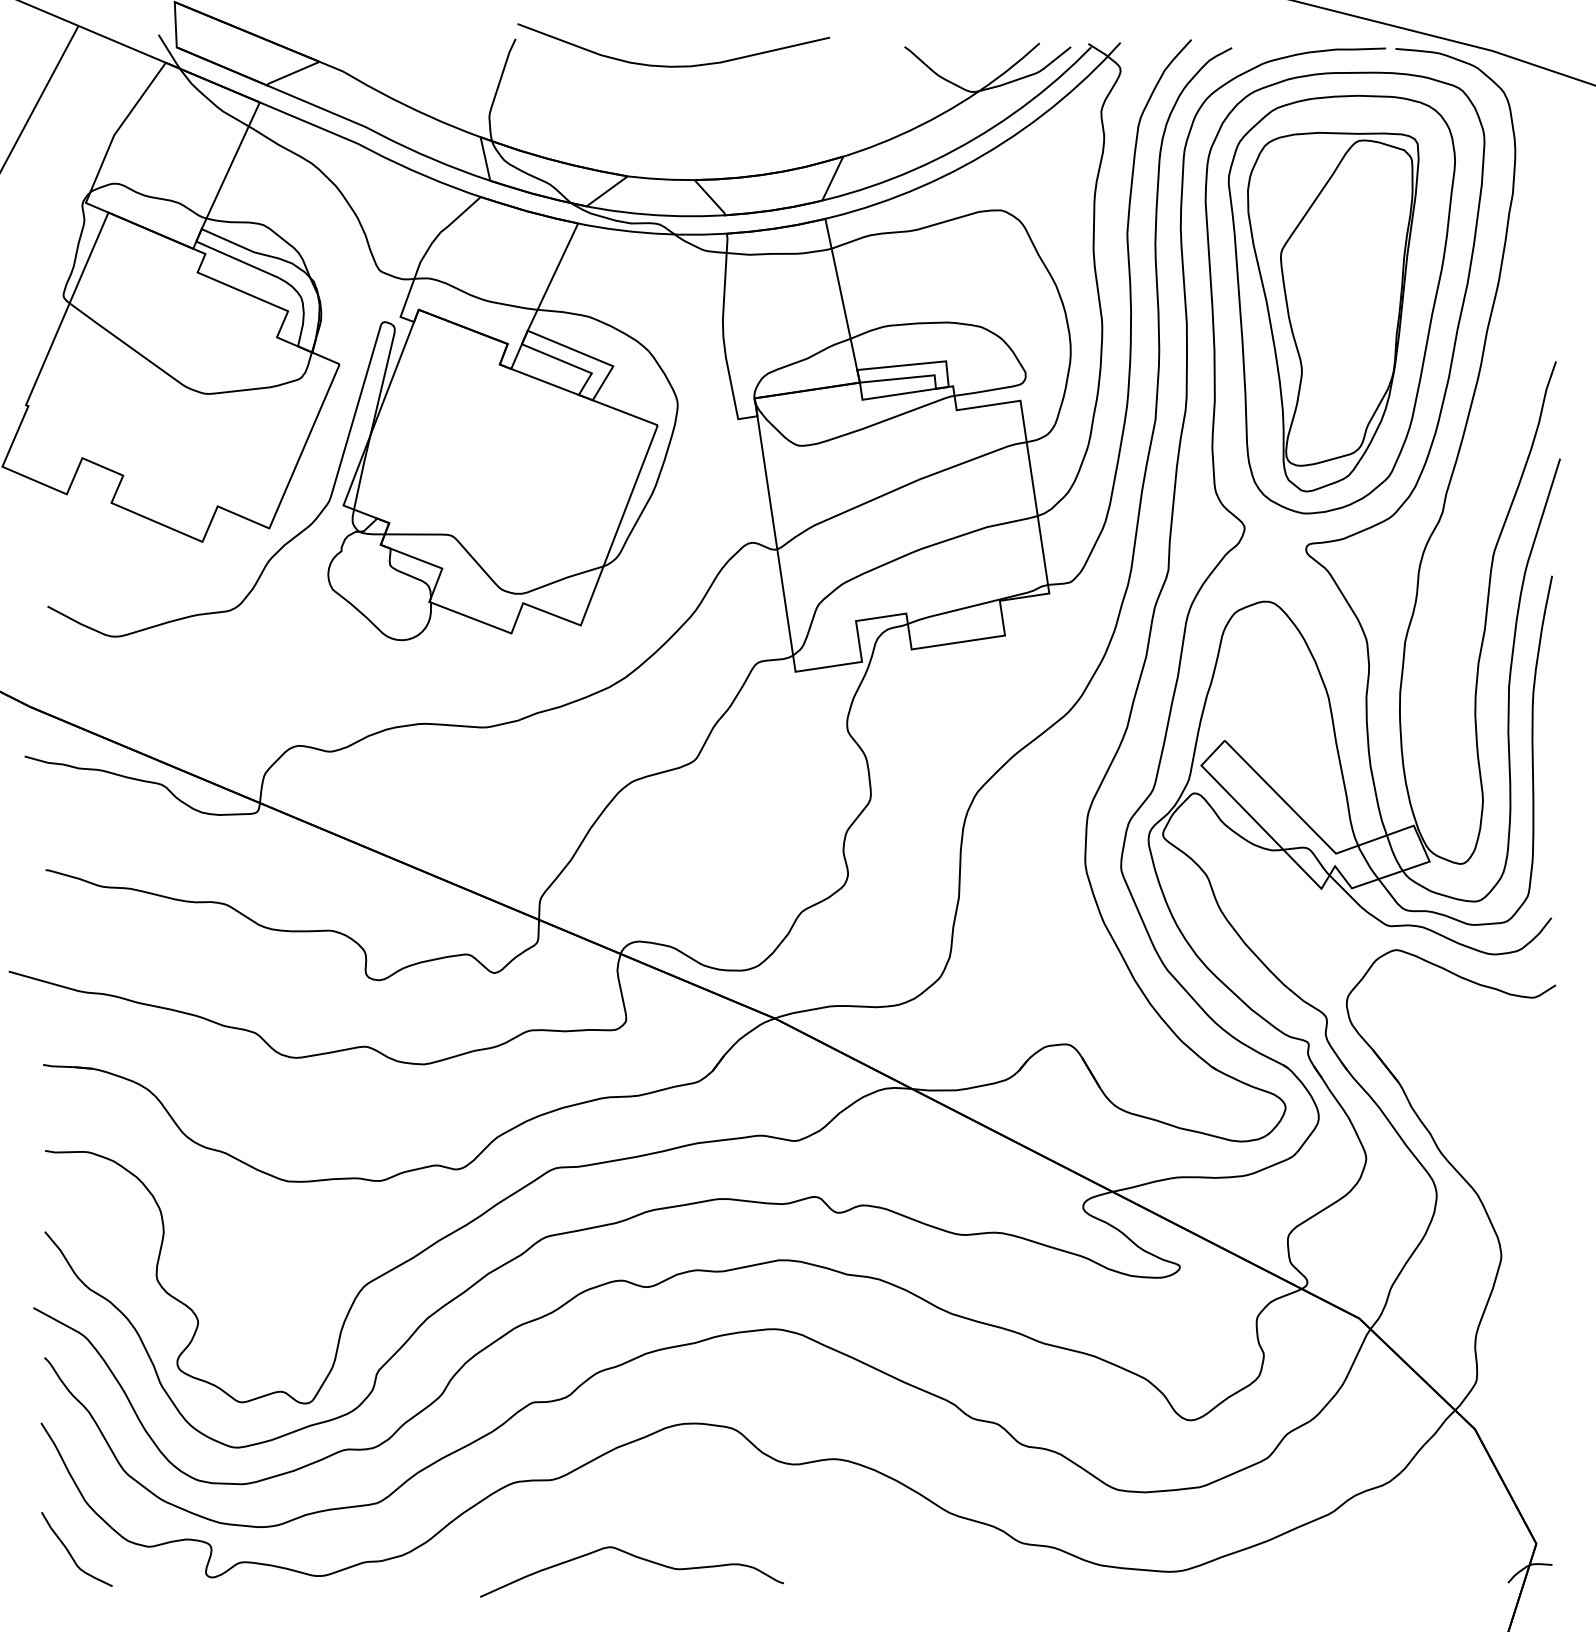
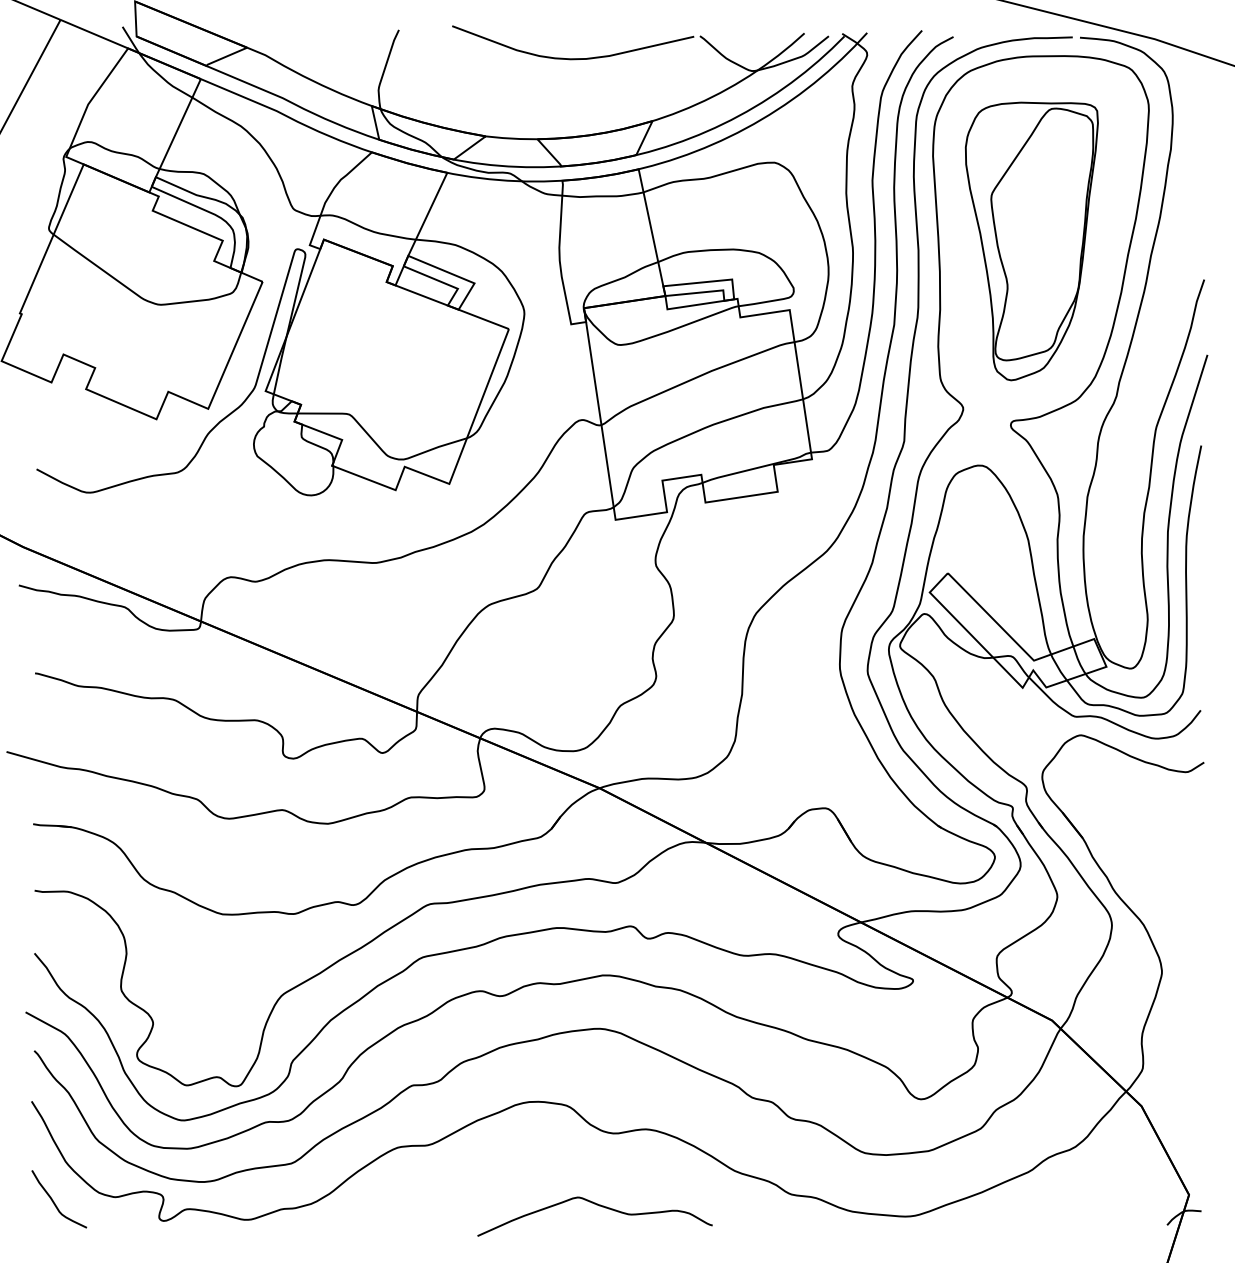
curve: (673, 65) -> (572, 58), moved
part: (1341, 304) -> (1038, 235), removed
curve: (637, 1558) -> (599, 1206), moved

